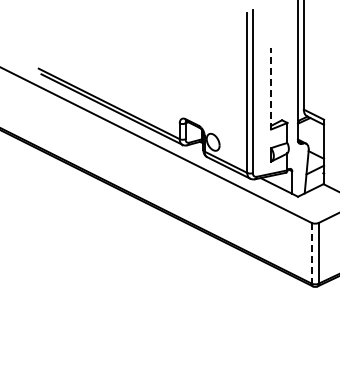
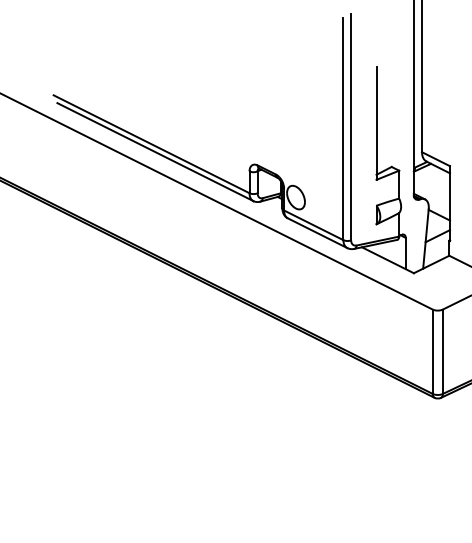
line: (271, 88) -> (377, 122), dashed -> solid
line: (311, 253) -> (432, 352), dashed -> solid

